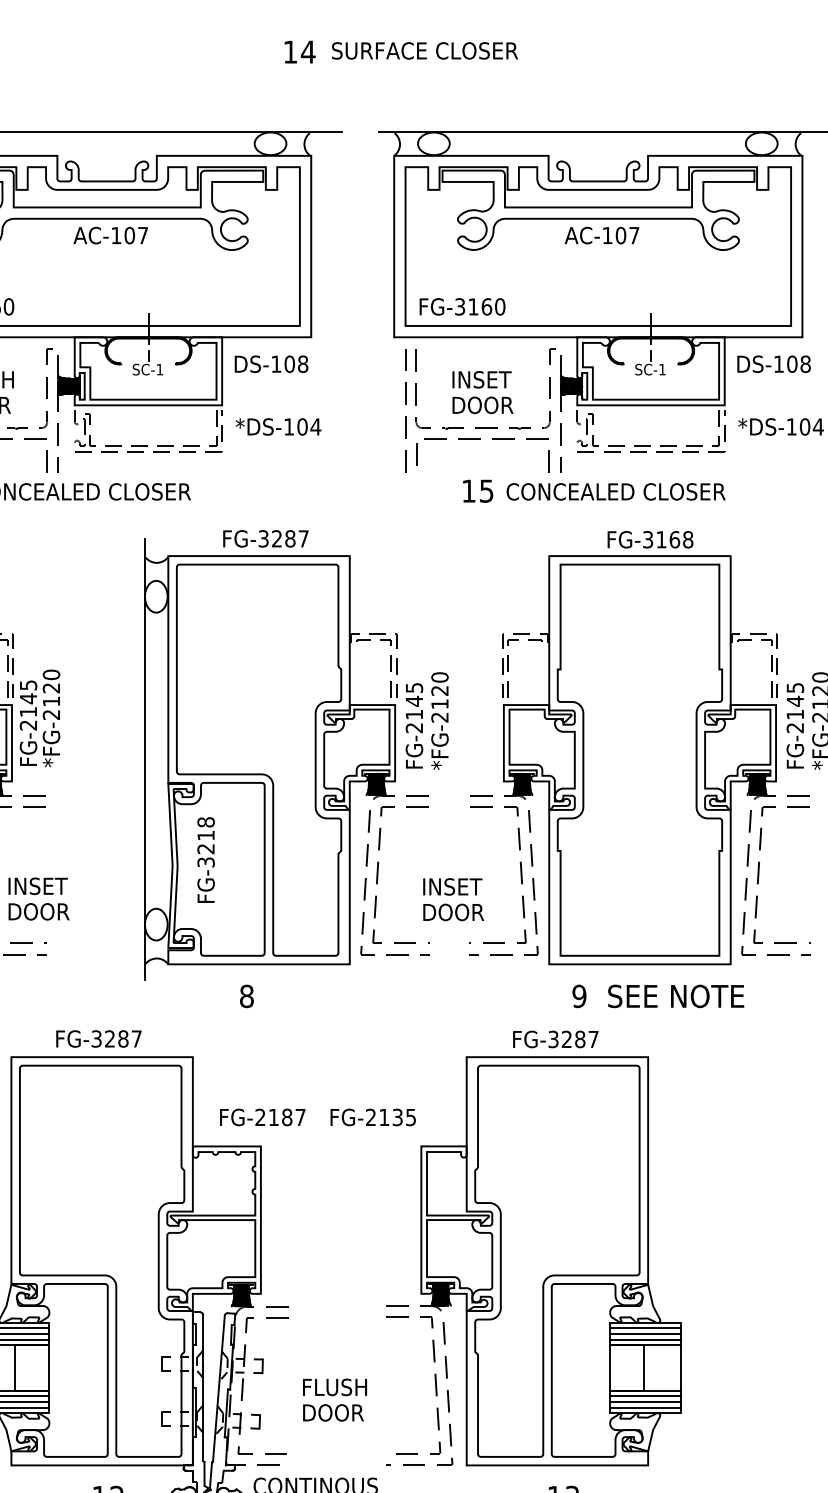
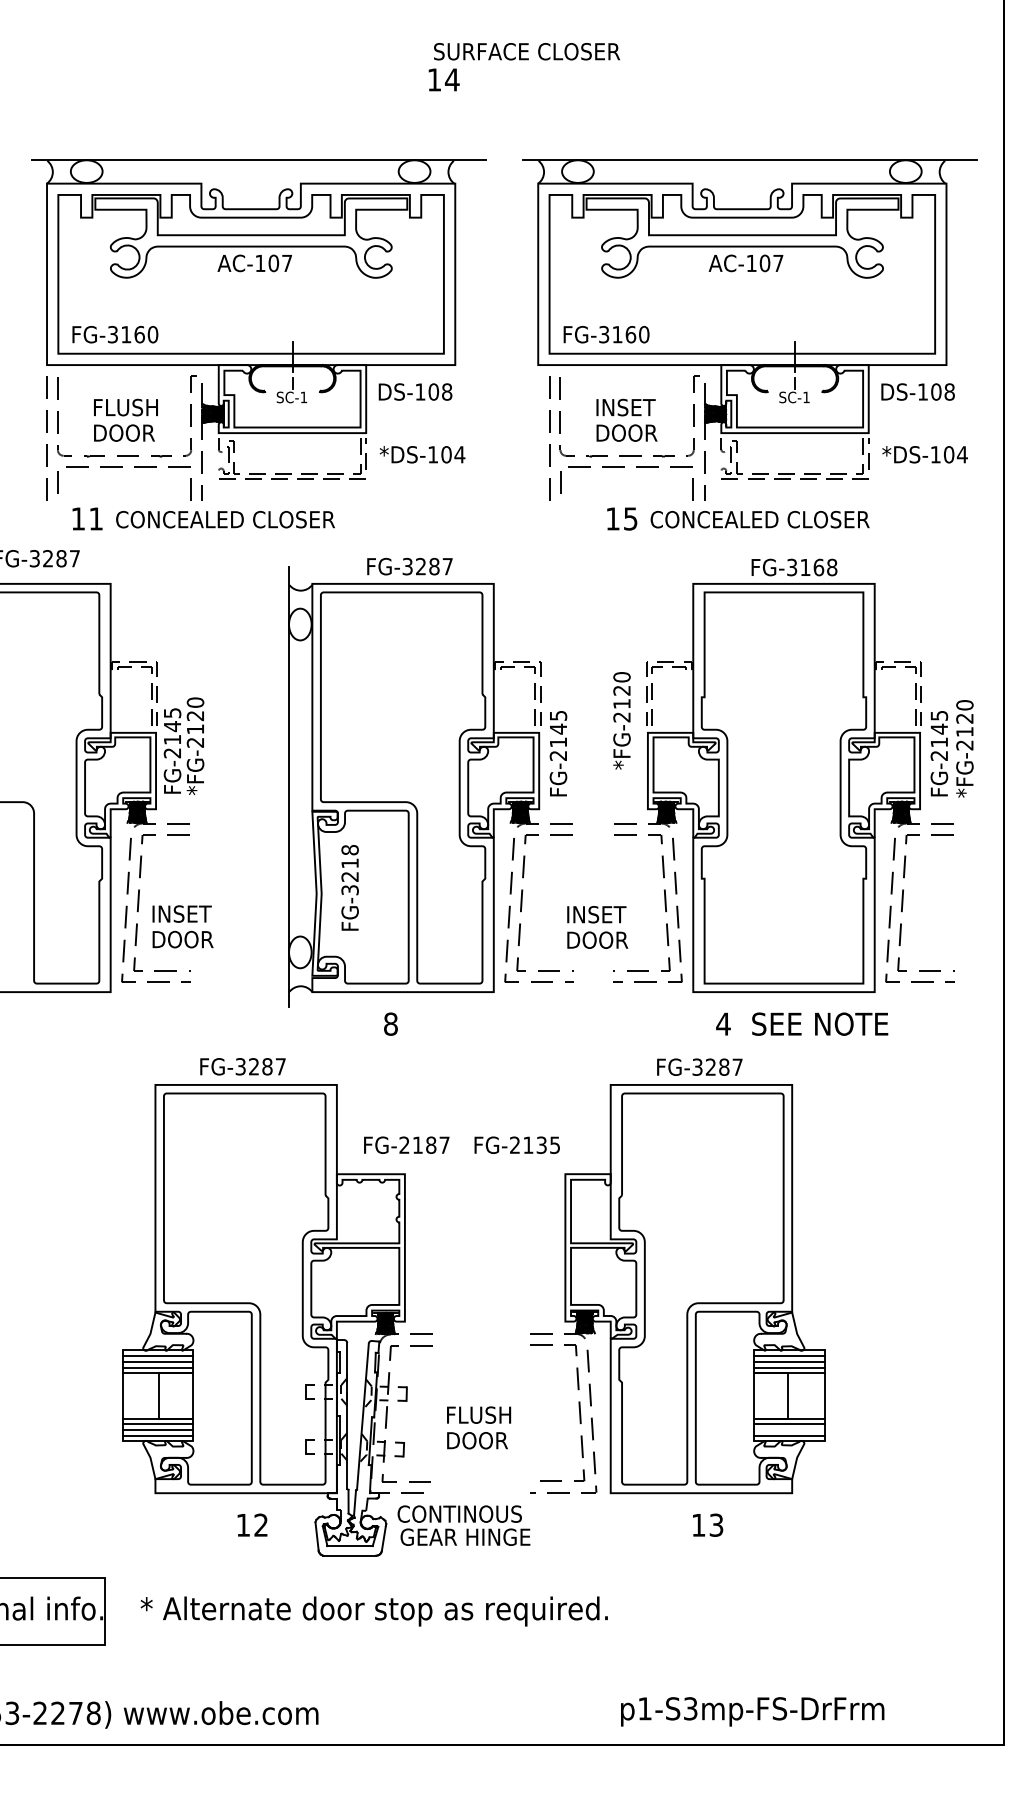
text: (424, 50) -> (526, 51), moved
text: (439, 720) -> (621, 720), moved
text: (579, 995) -> (723, 1023), 9 -> 4
line: (645, 1401) -> (789, 1429), removed

